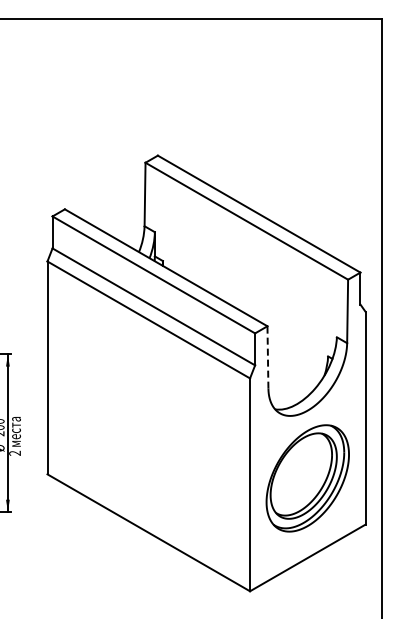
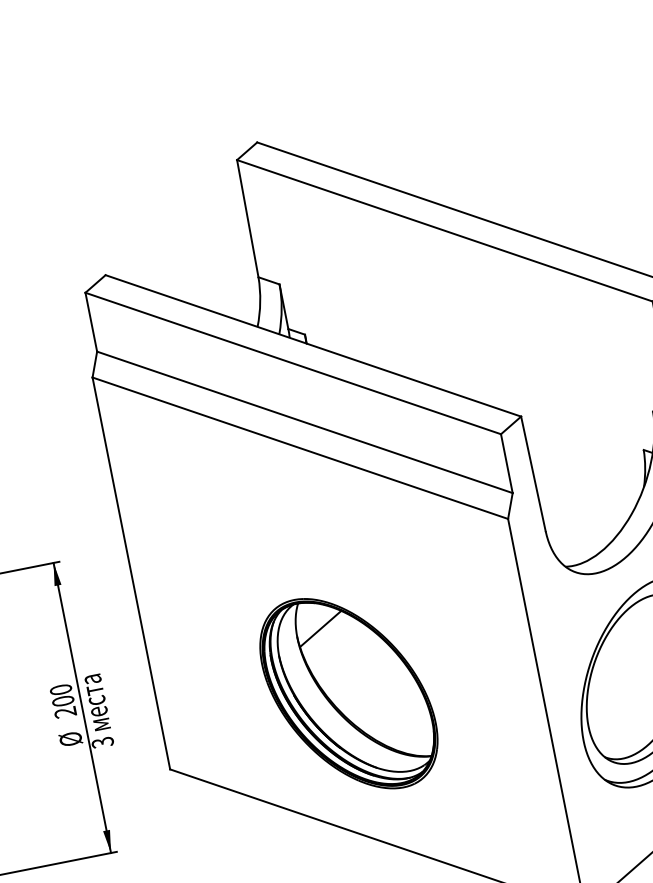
line: (267, 356) -> (532, 472), dashed -> solid
text: (15, 452) -> (103, 740), 2 -> 3
part: (148, 452) -> (348, 692), added

